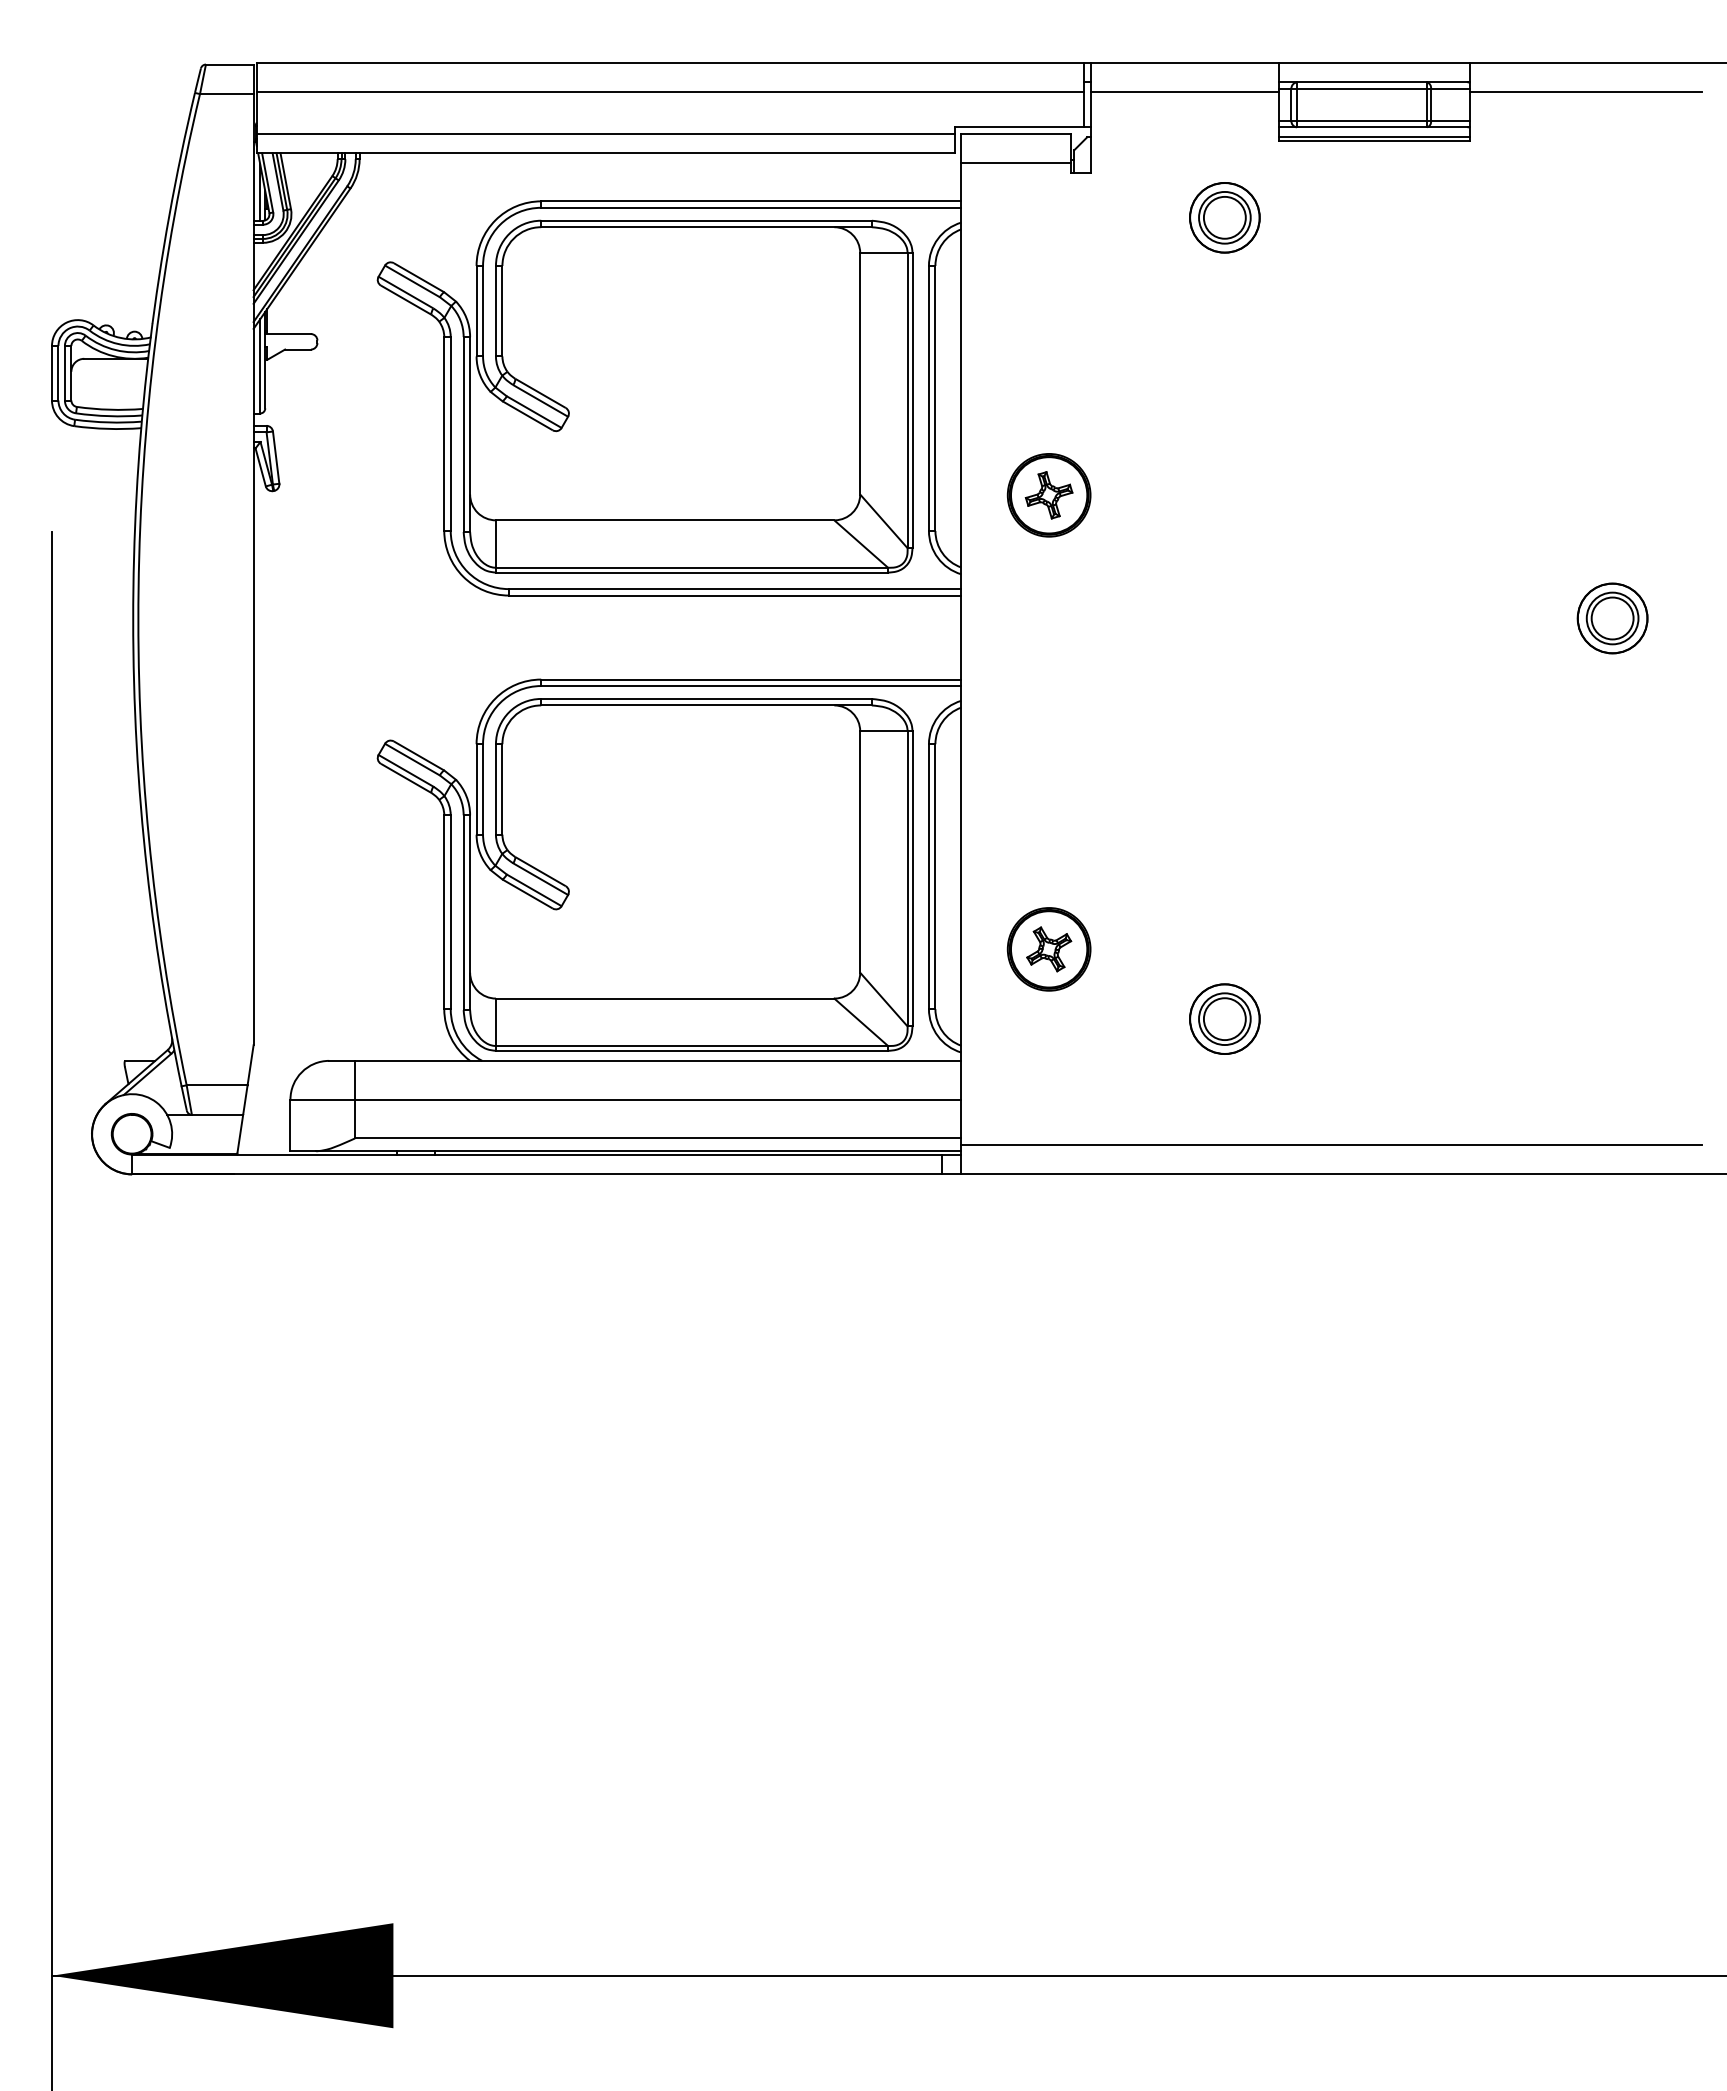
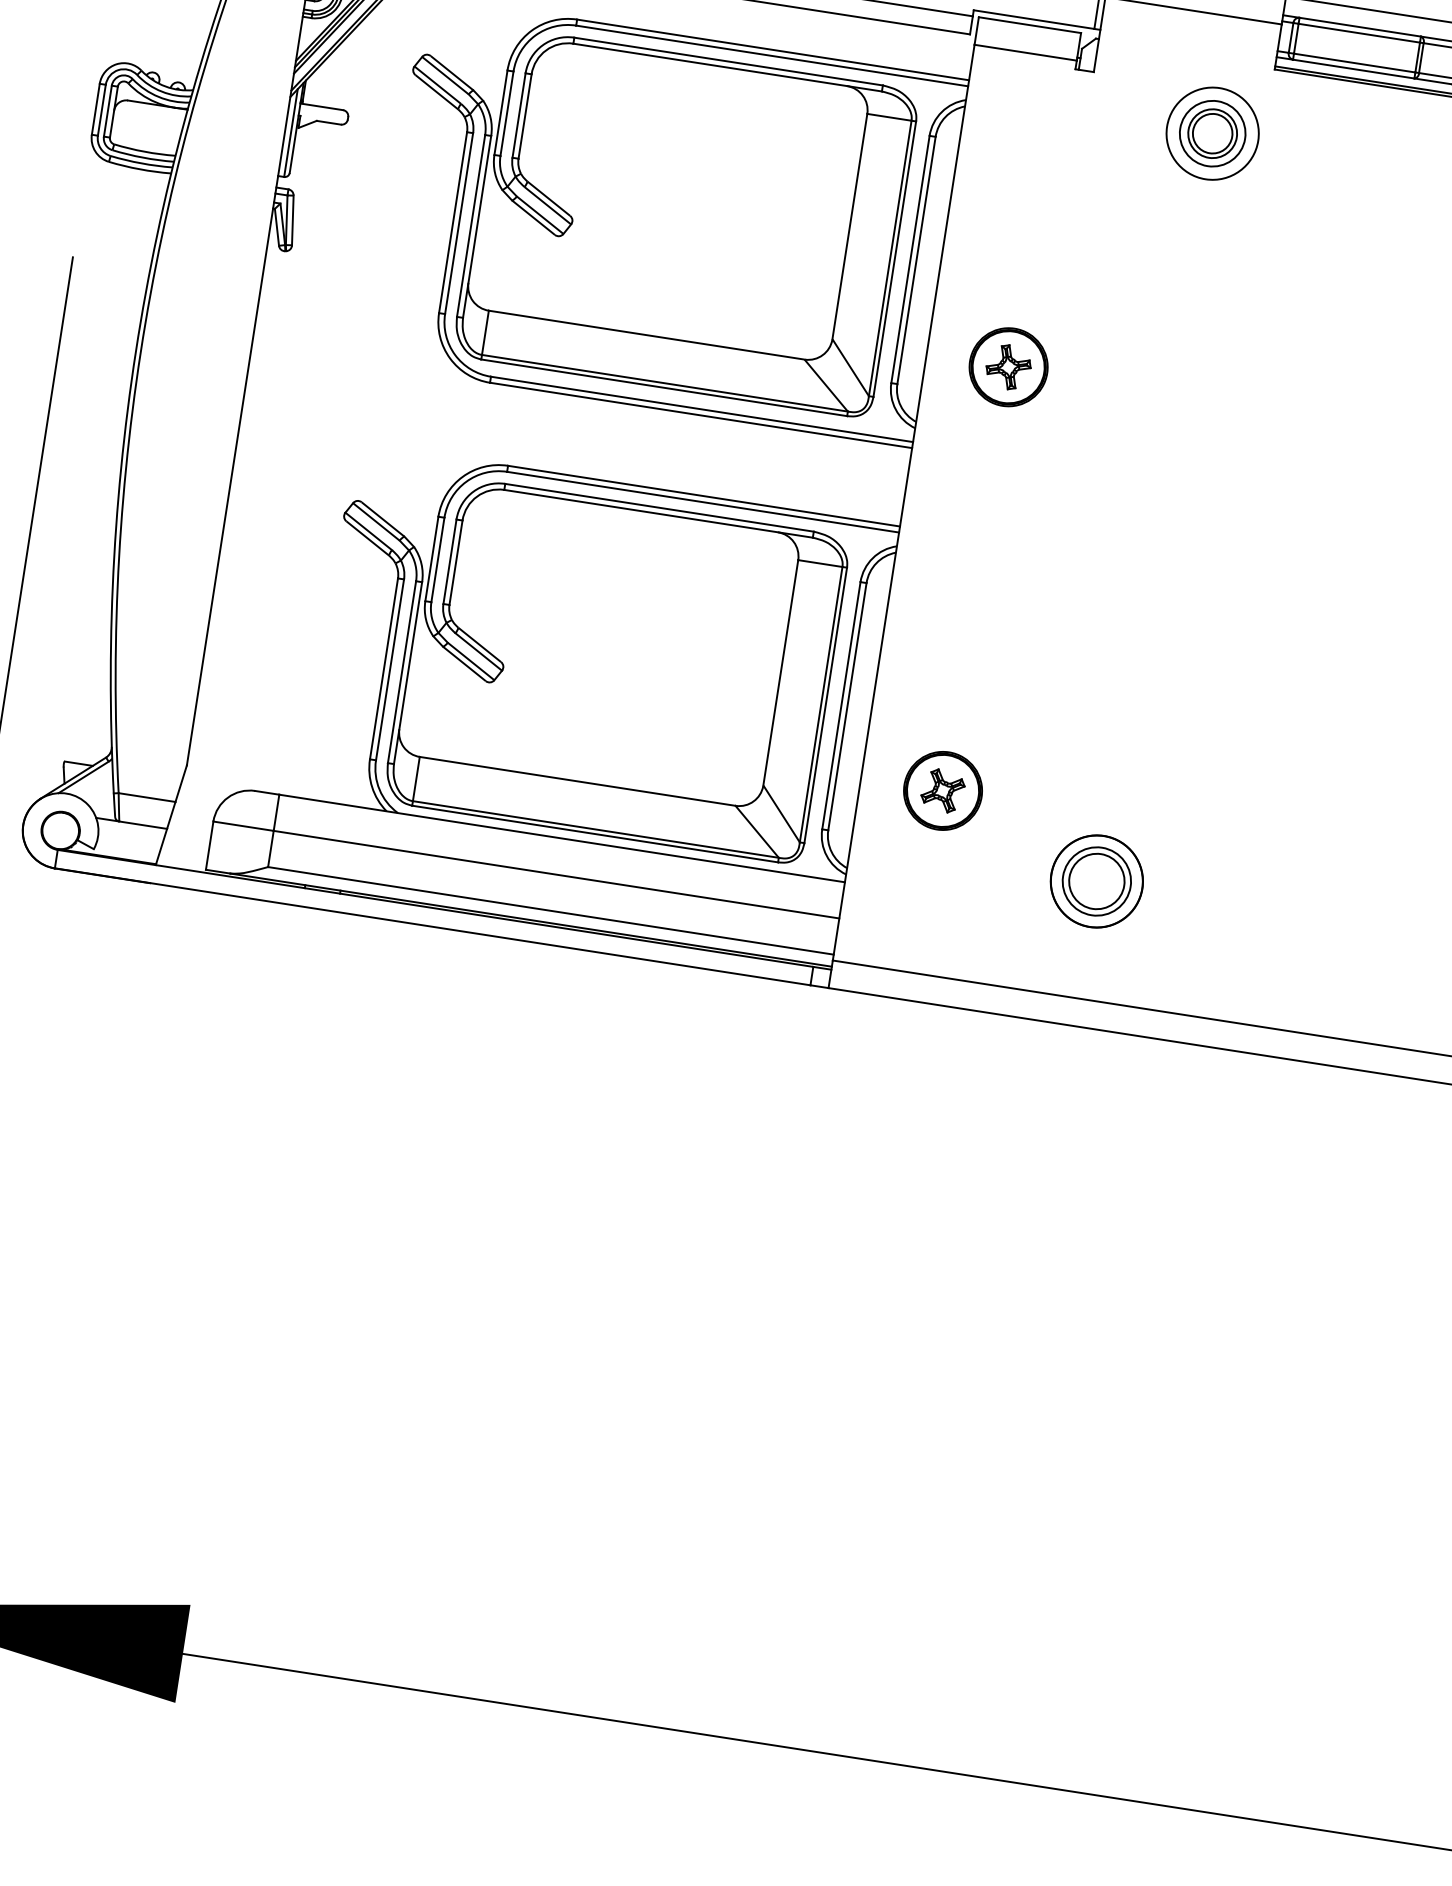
circle: (1224, 217) -> (1212, 133), size x1.4
part: (1224, 1018) -> (1096, 880), size x1.4

